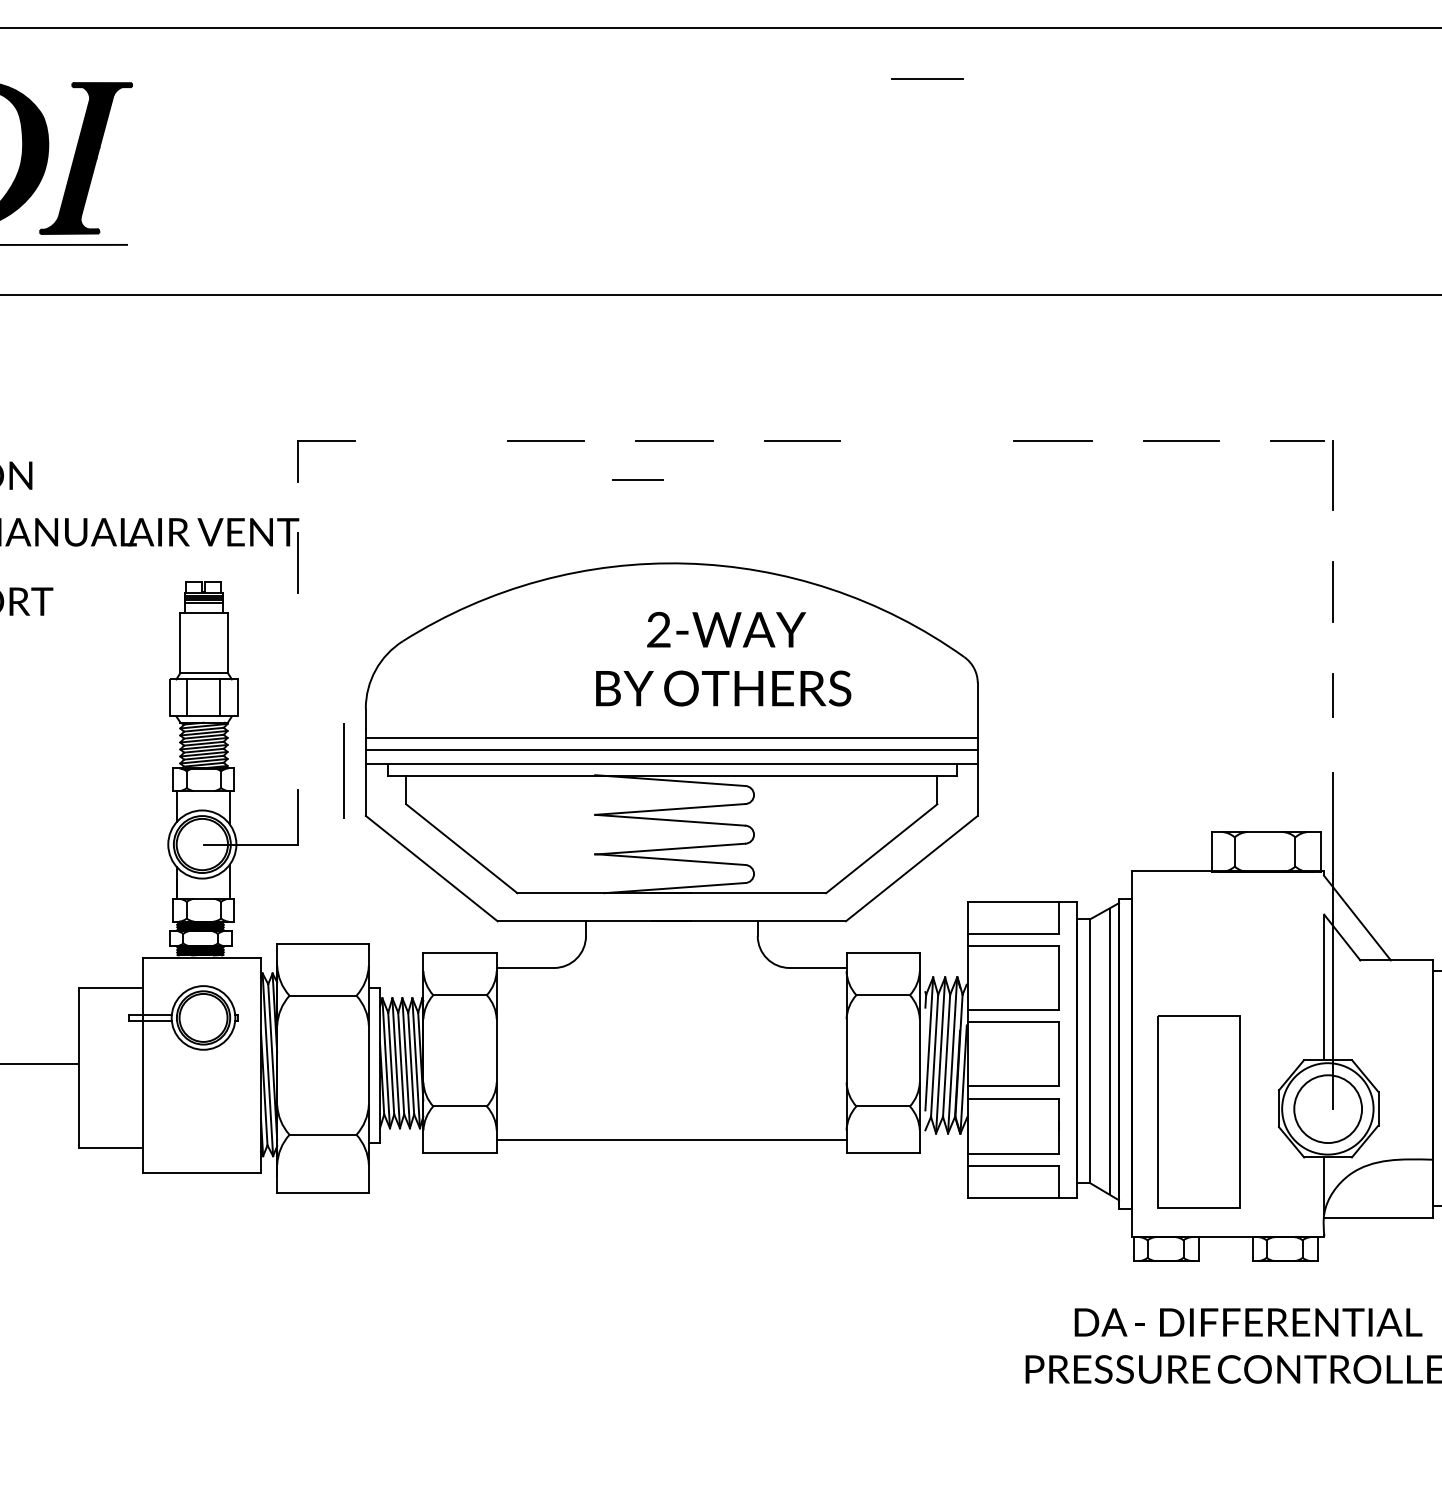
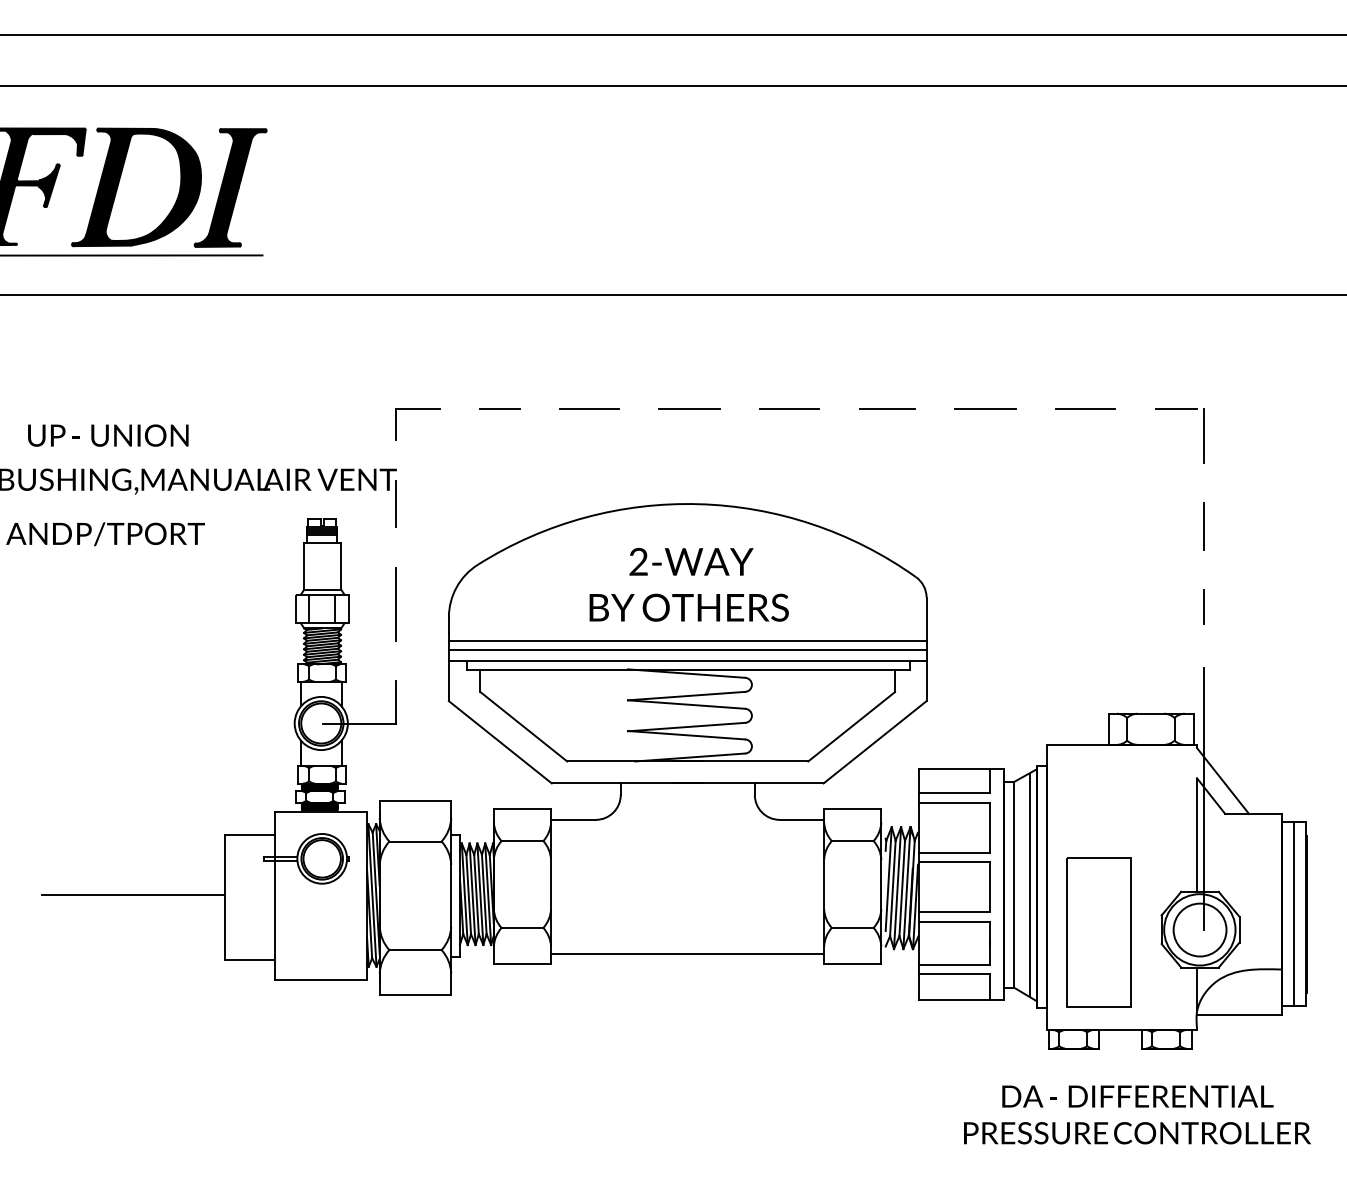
line: (927, 78) -> (887, 408), moved
line: (636, 479) -> (499, 408), moved
text: (722, 658) -> (688, 584), moved
line: (343, 771) -> (395, 604), moved

